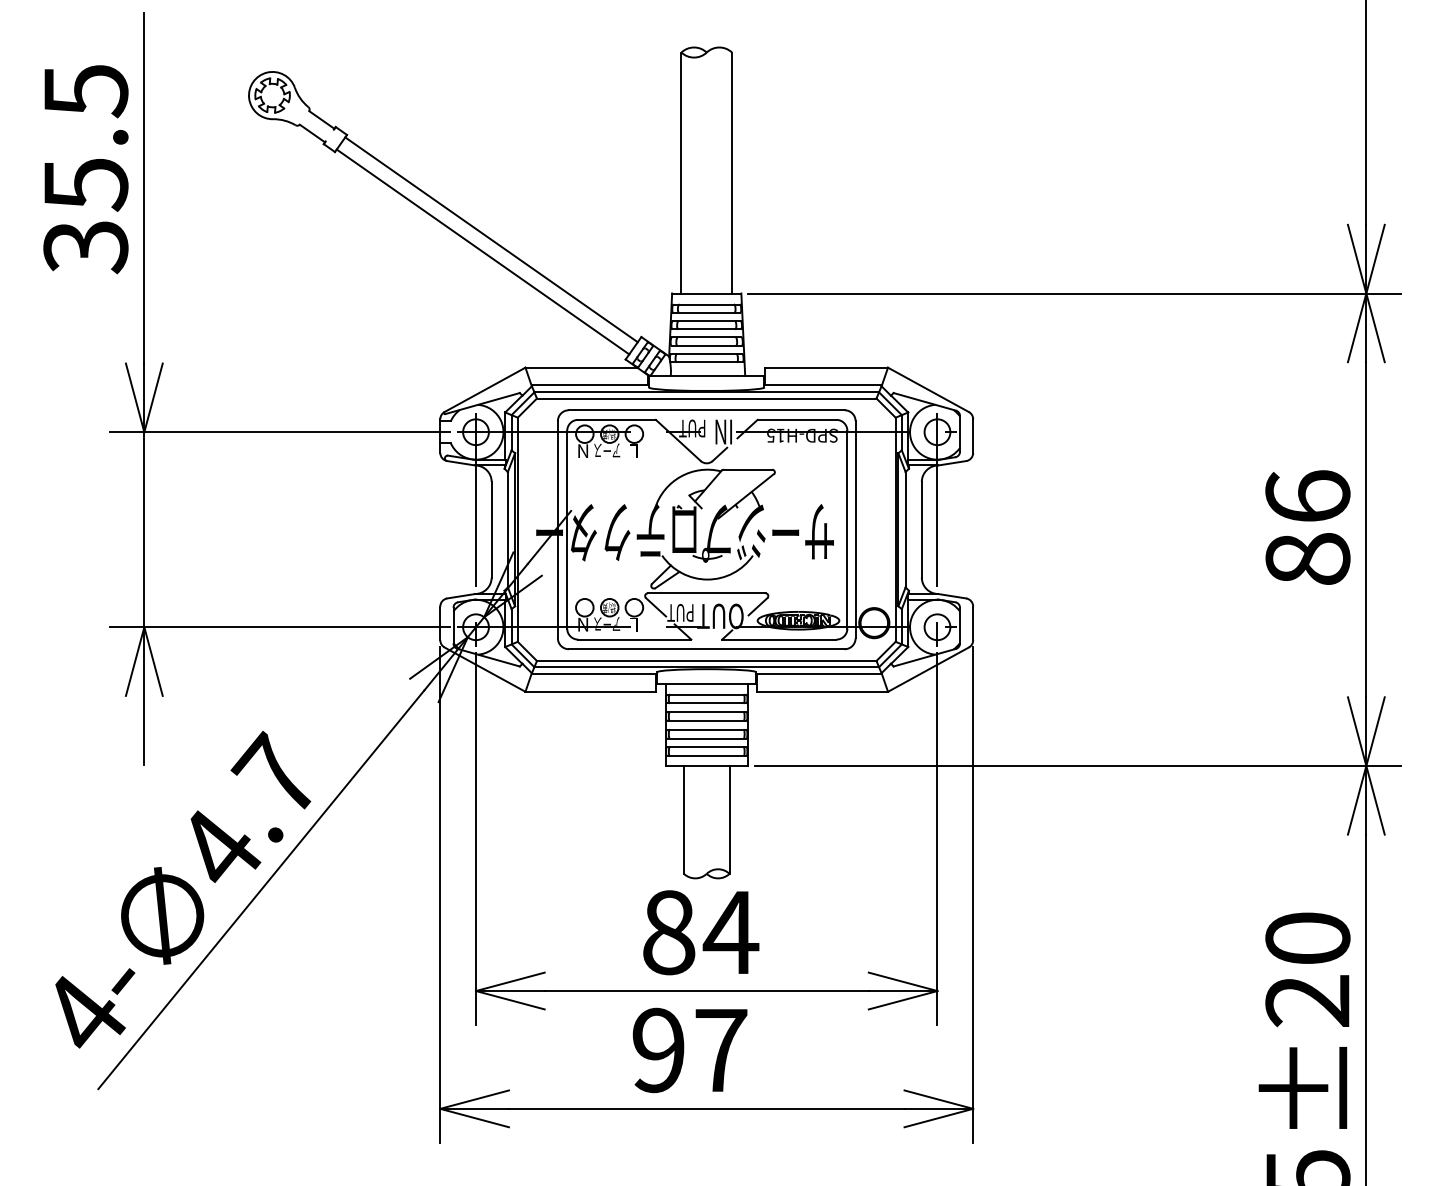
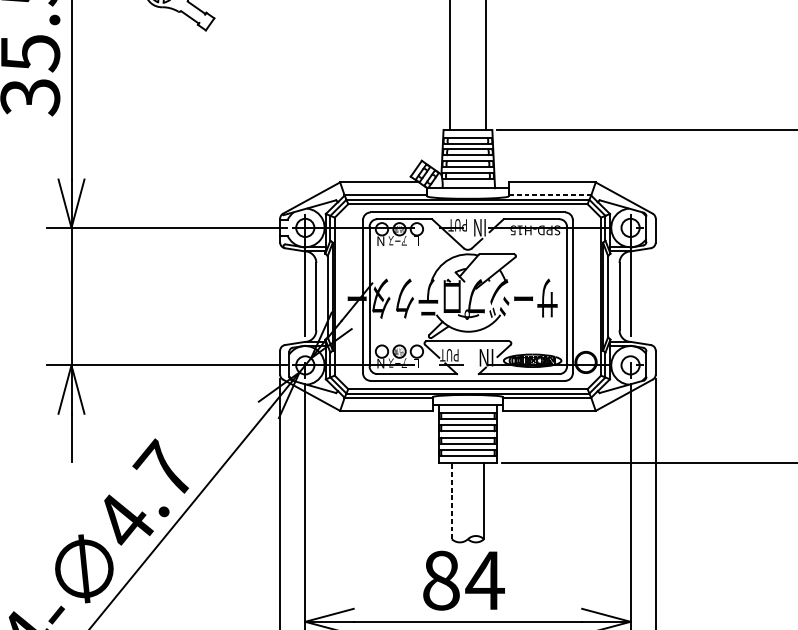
line: (491, 239) -> (316, 92), removed
line: (482, 251) -> (309, 100), removed
line: (823, 385) -> (550, 194), solid -> dashed
text: (720, 616) -> (477, 357), OUT -> IN
line: (683, 819) -> (451, 500), solid -> dashed

